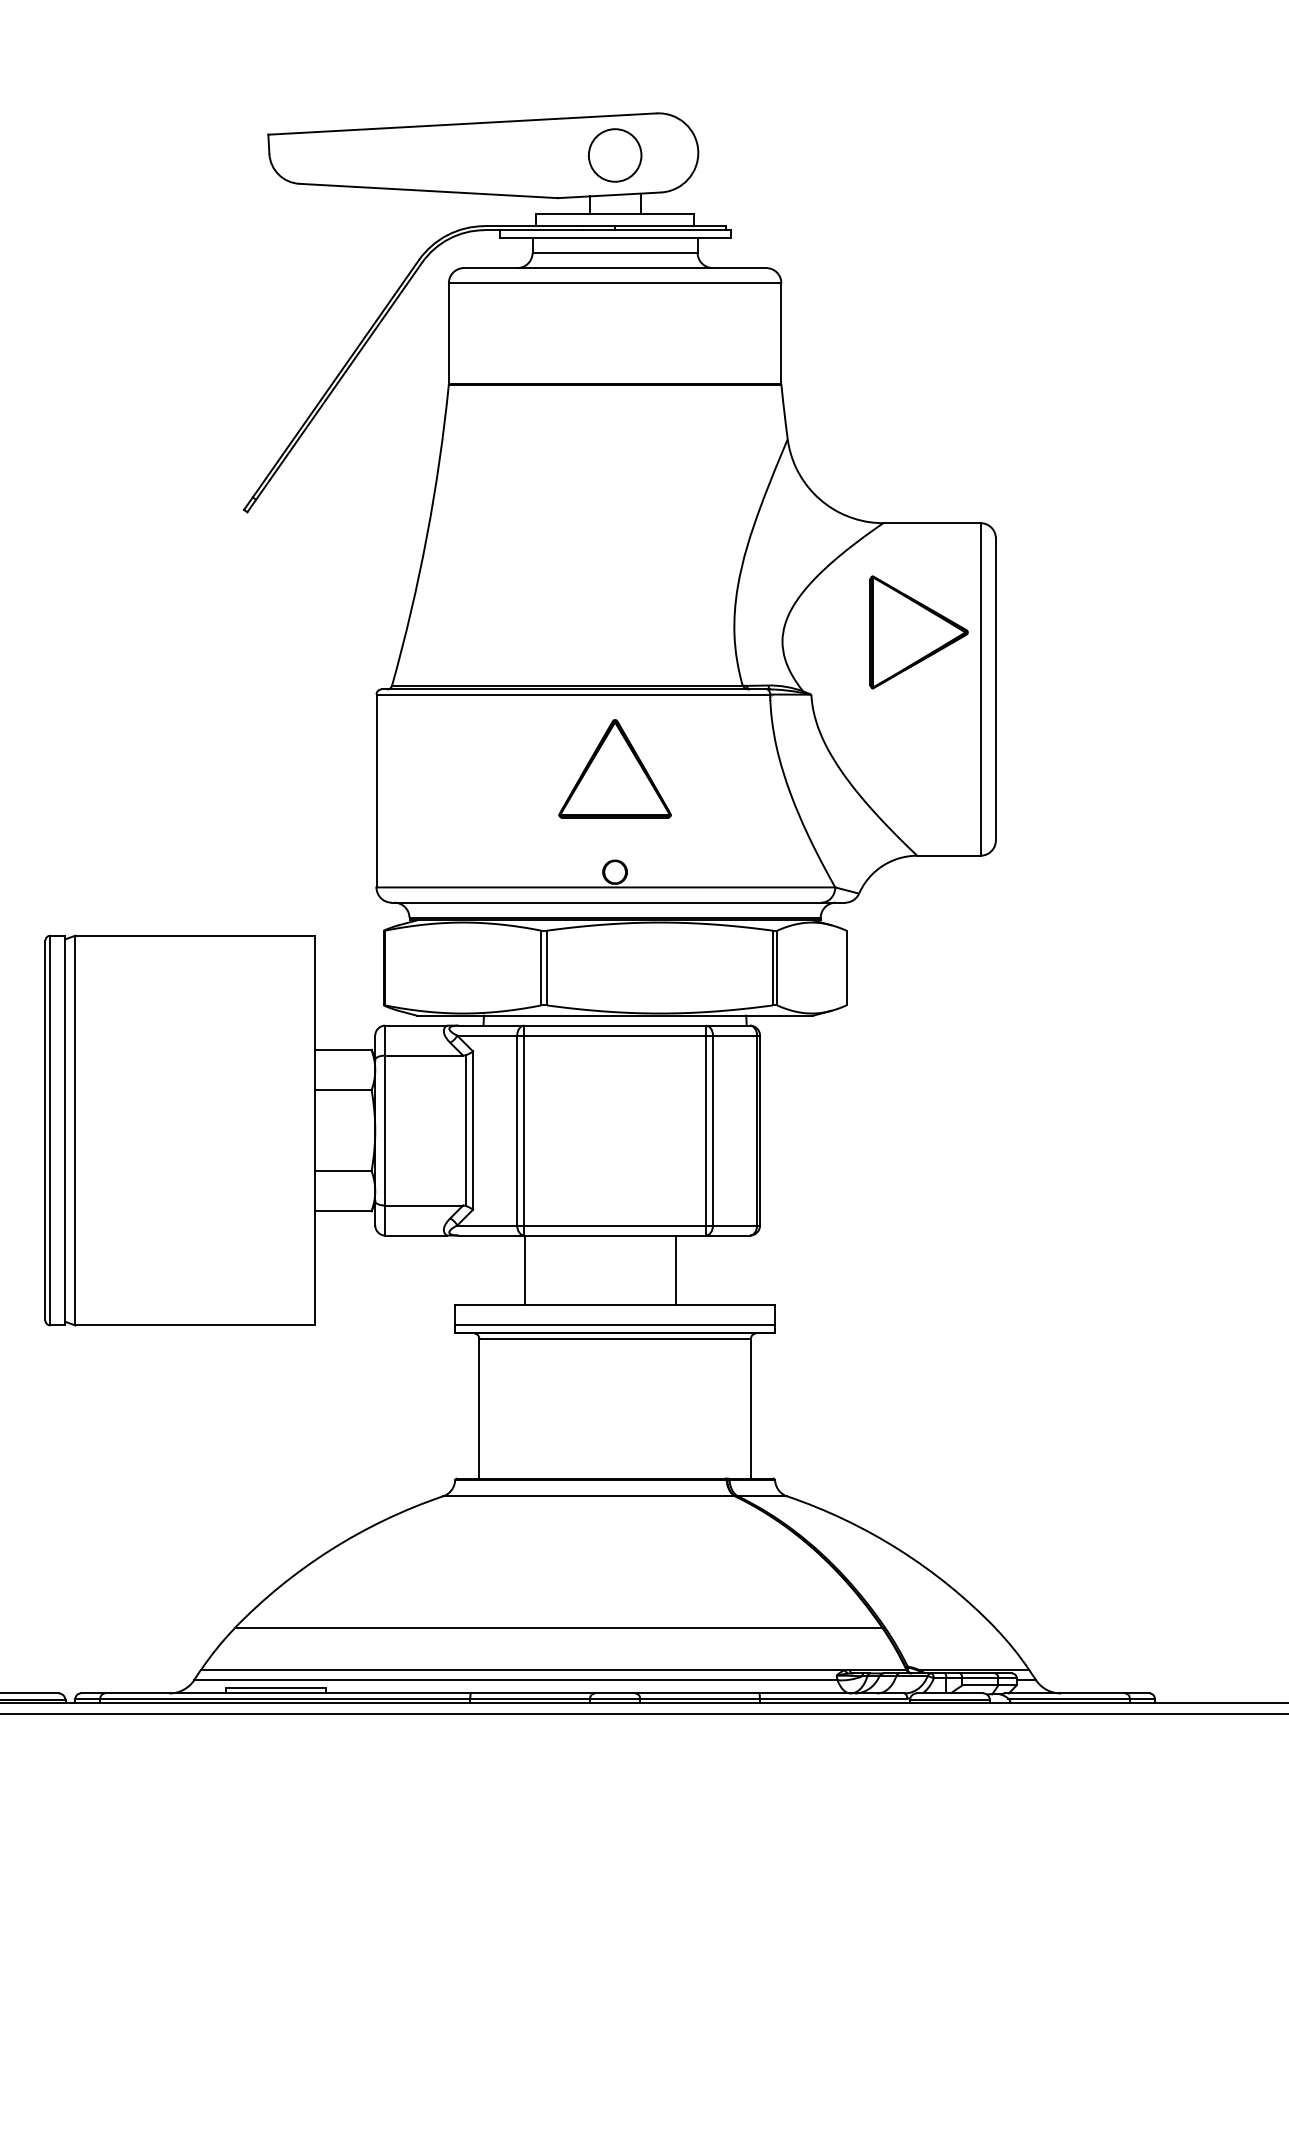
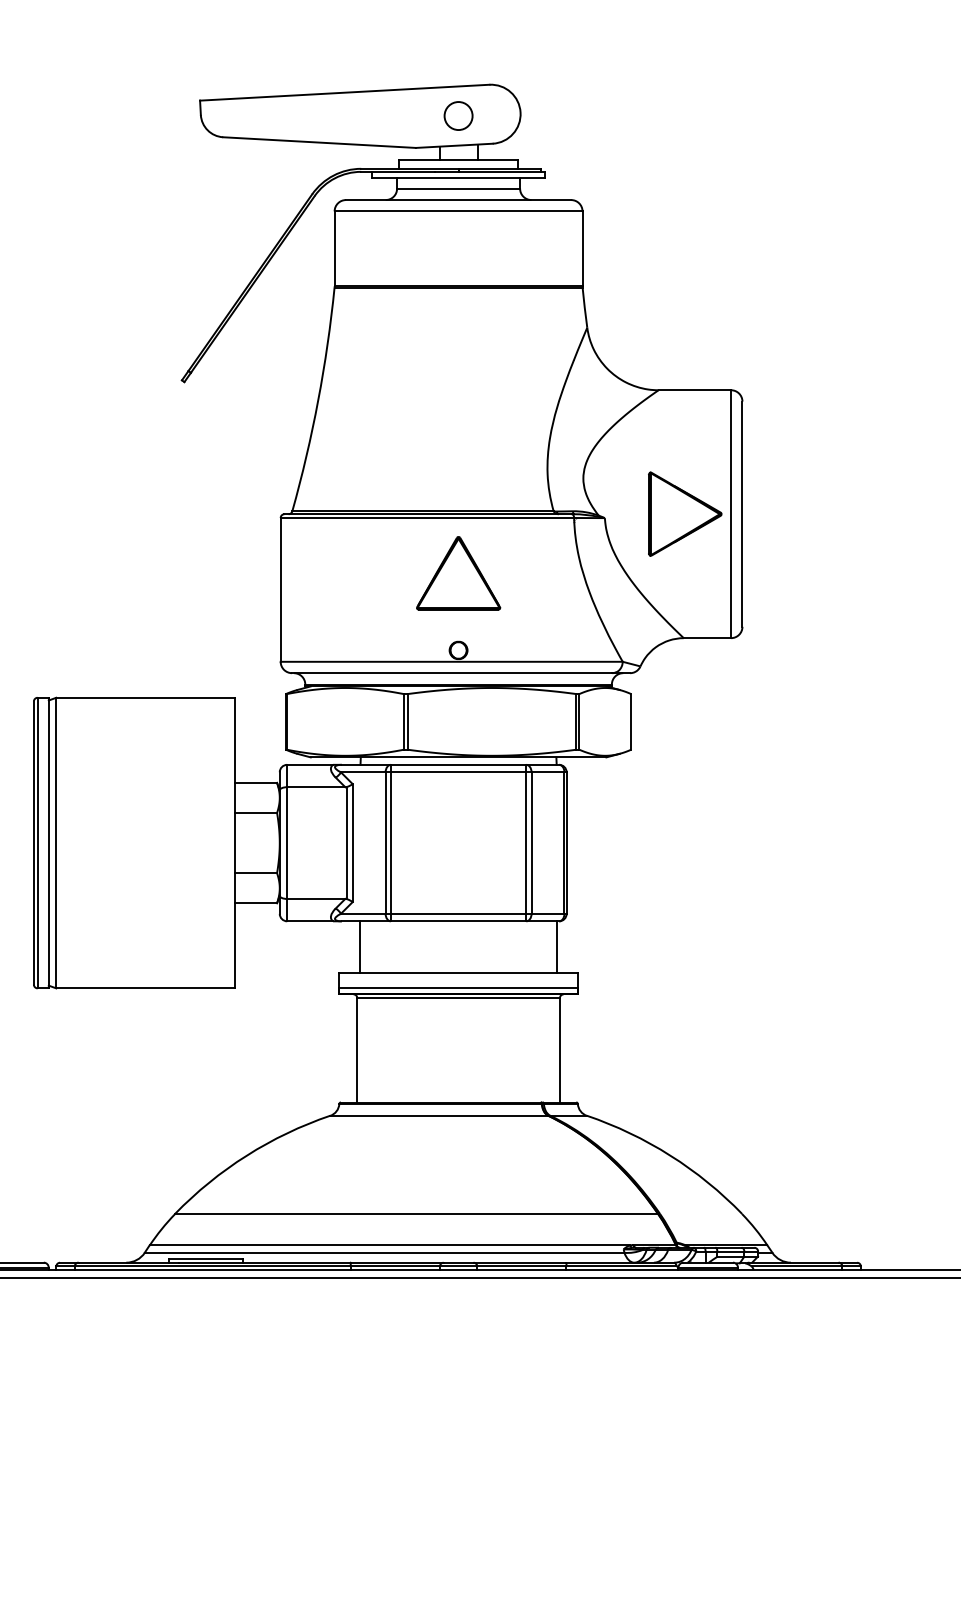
circle: (614, 154) -> (458, 115), size x0.71
part: (918, 632) -> (684, 514), moved
line: (525, 1270) -> (360, 947), moved
line: (676, 1270) -> (557, 947), moved

